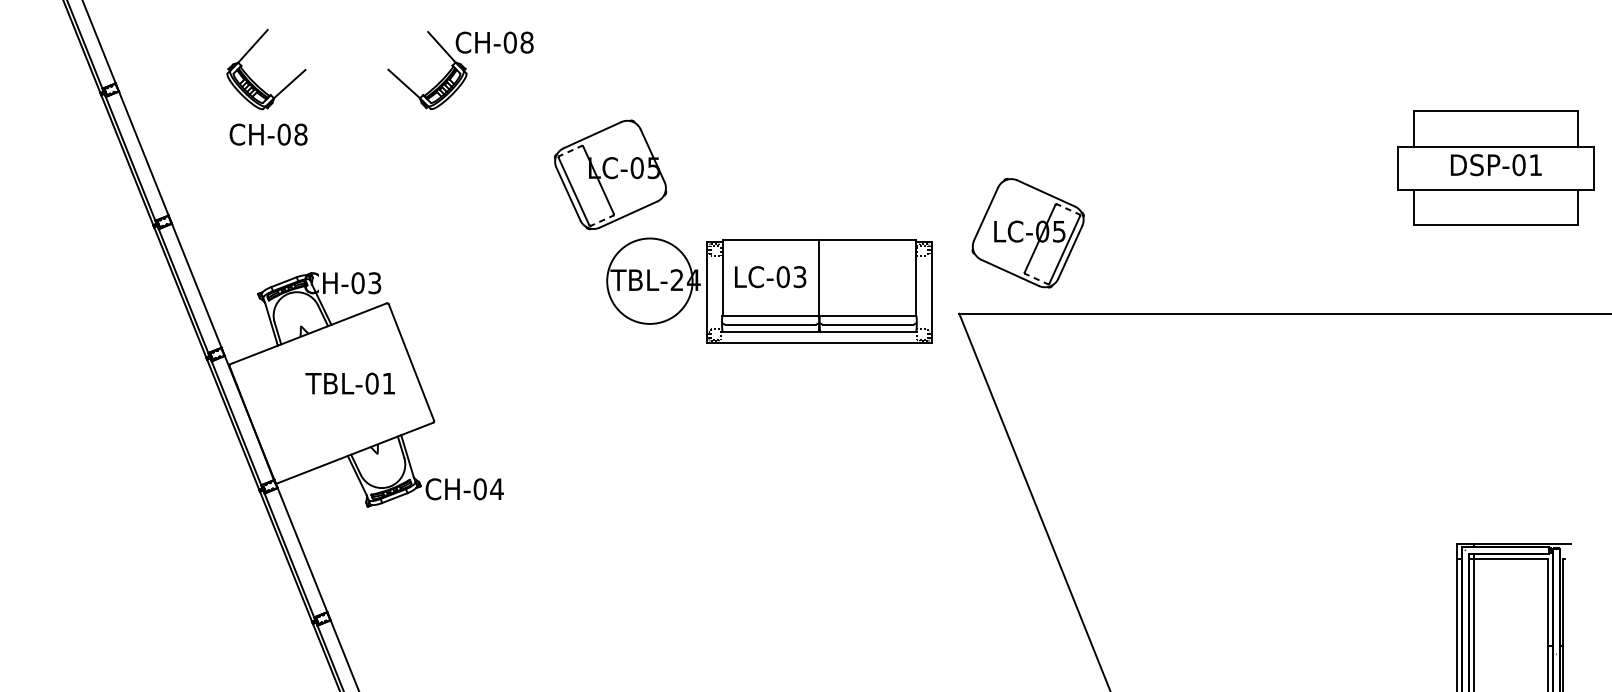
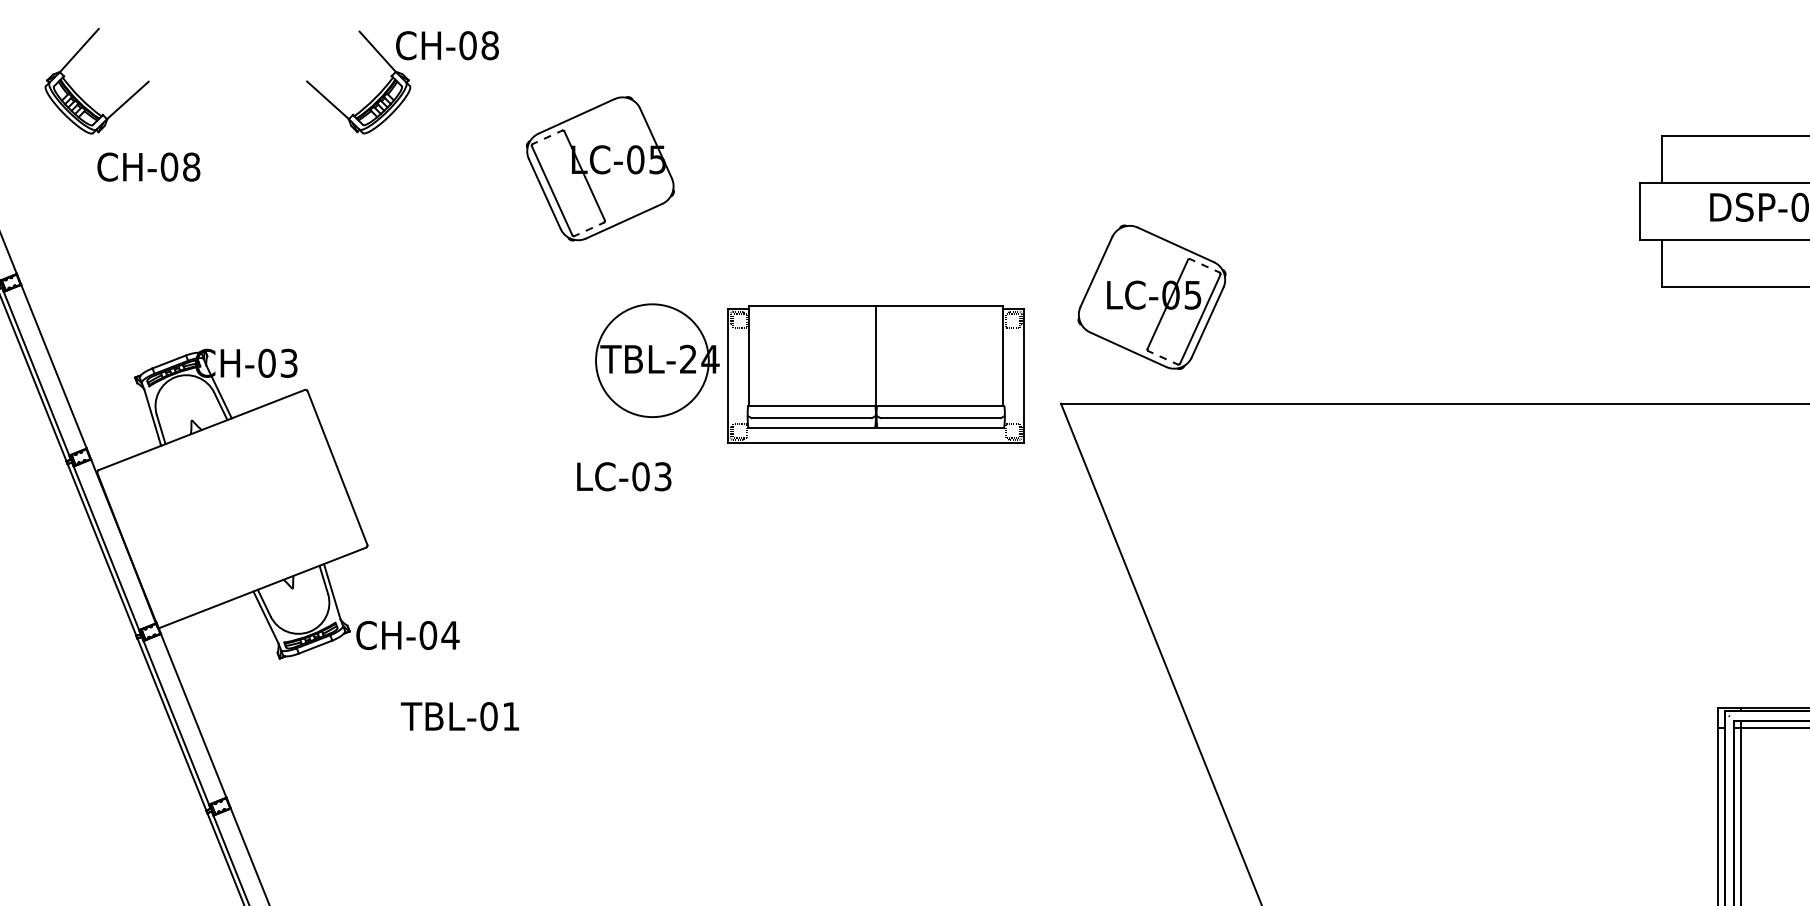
part: (254, 81) -> (81, 96), moved
part: (610, 174) -> (600, 168), moved
text: (770, 277) -> (624, 477), moved
text: (349, 383) -> (459, 716), moved

